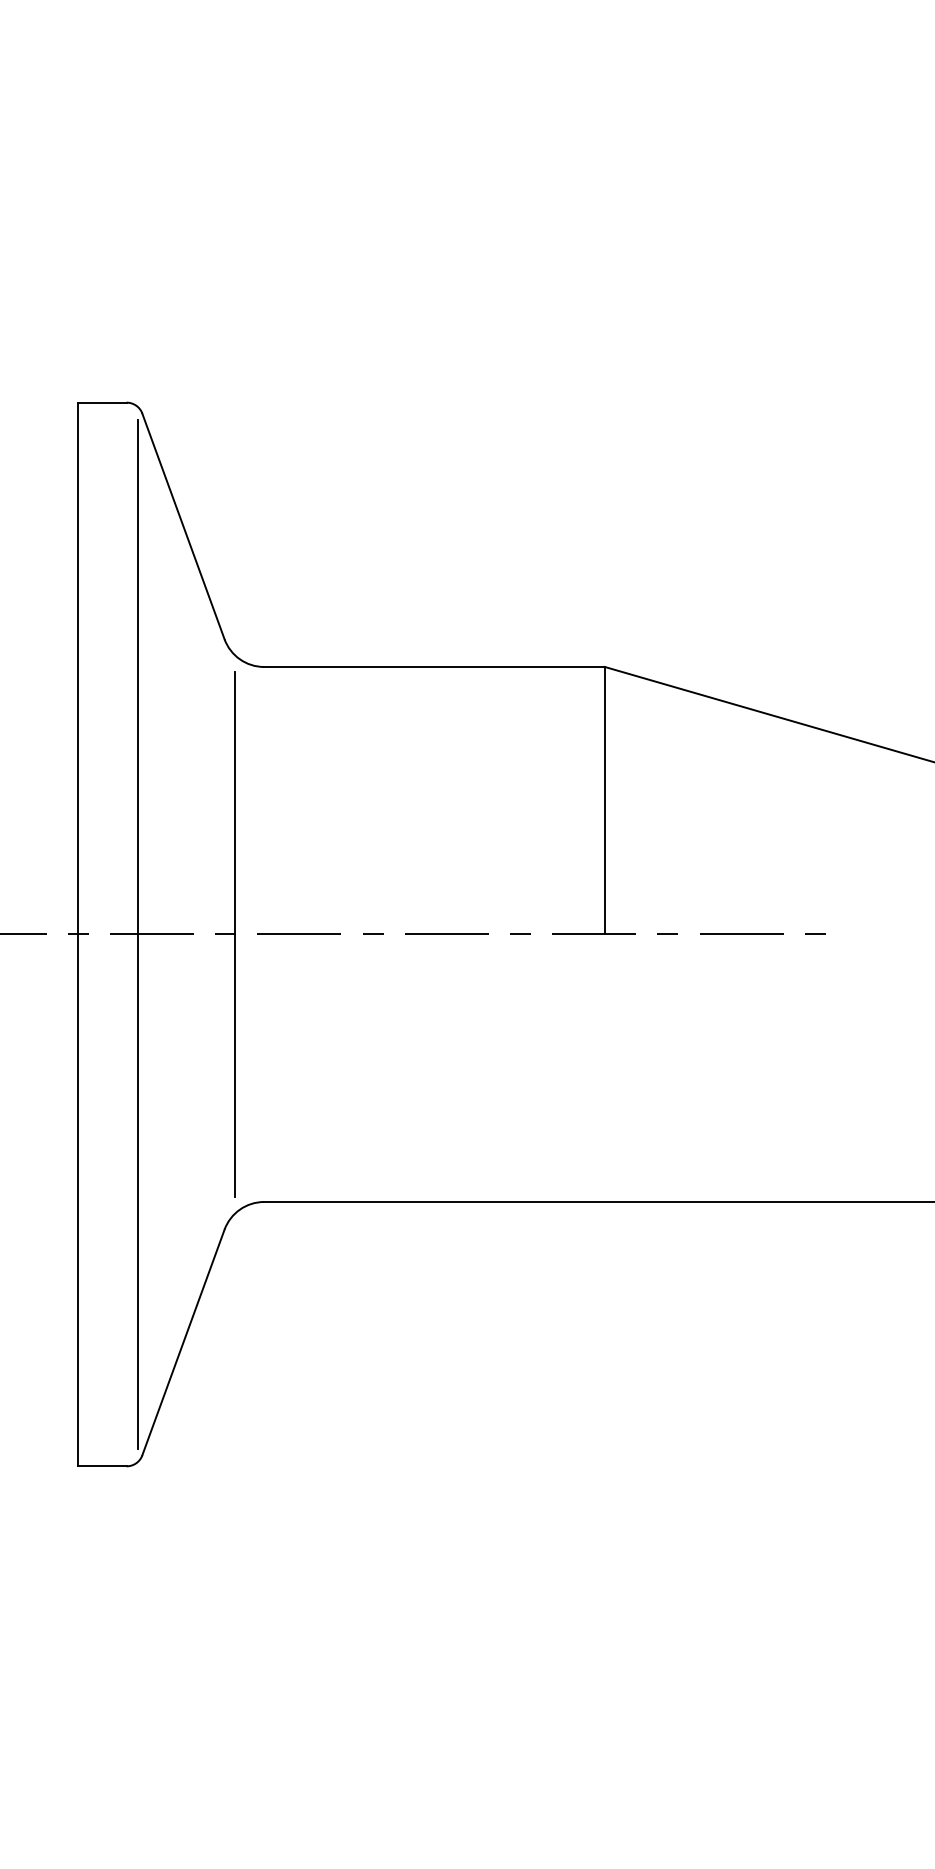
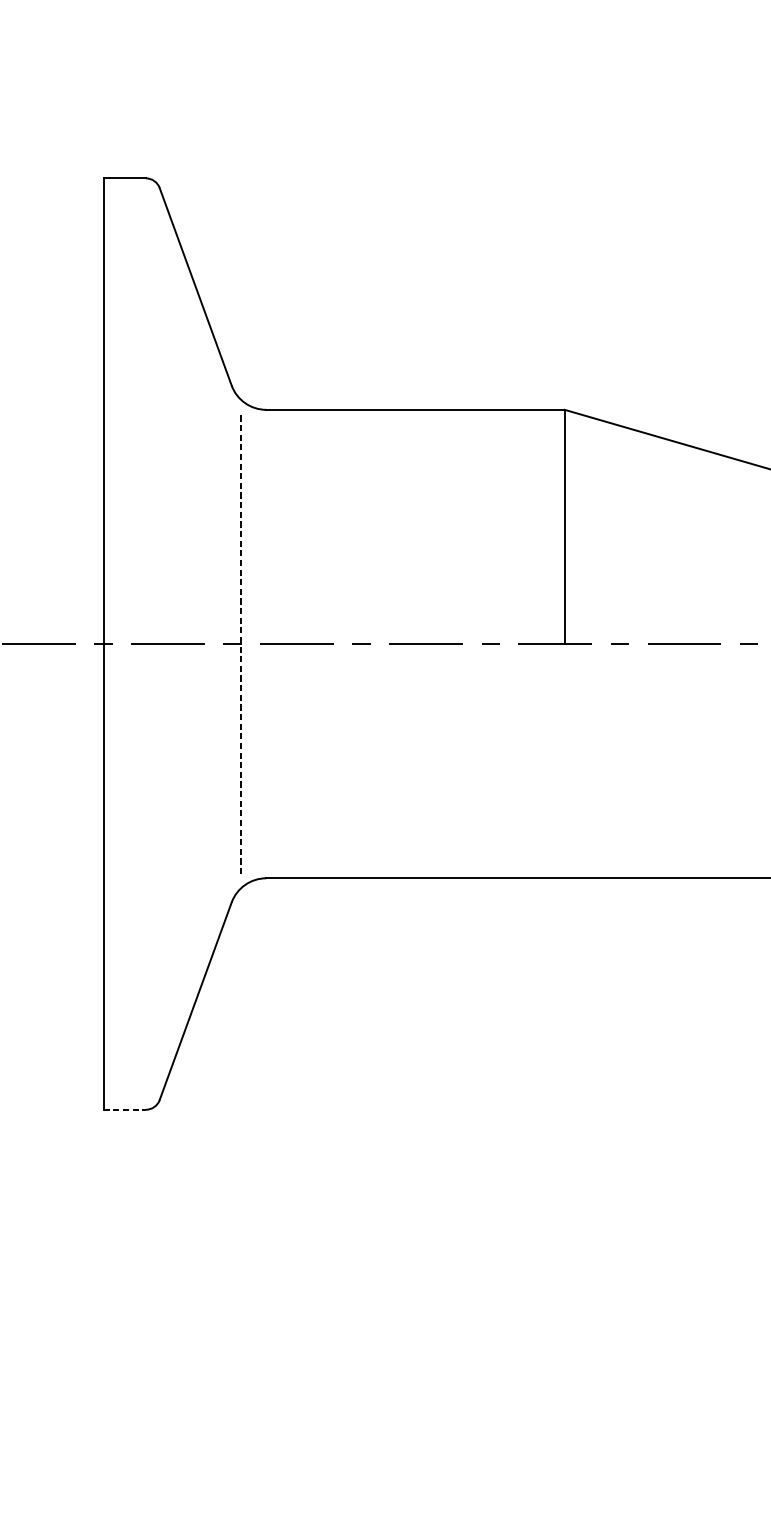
line: (138, 934) -> (156, 644), removed
line: (234, 934) -> (240, 644), solid -> dashed
line: (102, 1466) -> (124, 1109), solid -> dashed

